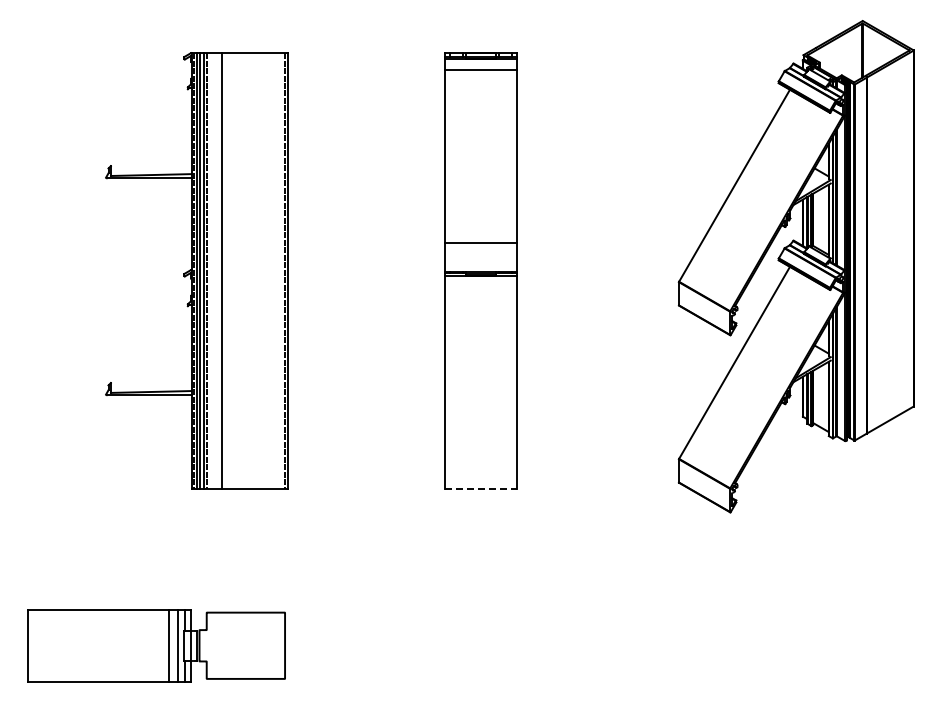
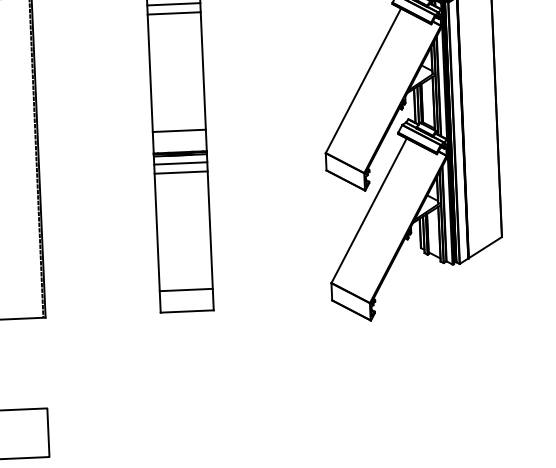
line: (480, 82) -> (173, 13), added
line: (480, 287) -> (180, 163), added
line: (480, 299) -> (180, 172), added
line: (480, 459) -> (185, 289), added
line: (481, 489) -> (187, 311), dashed -> solid

